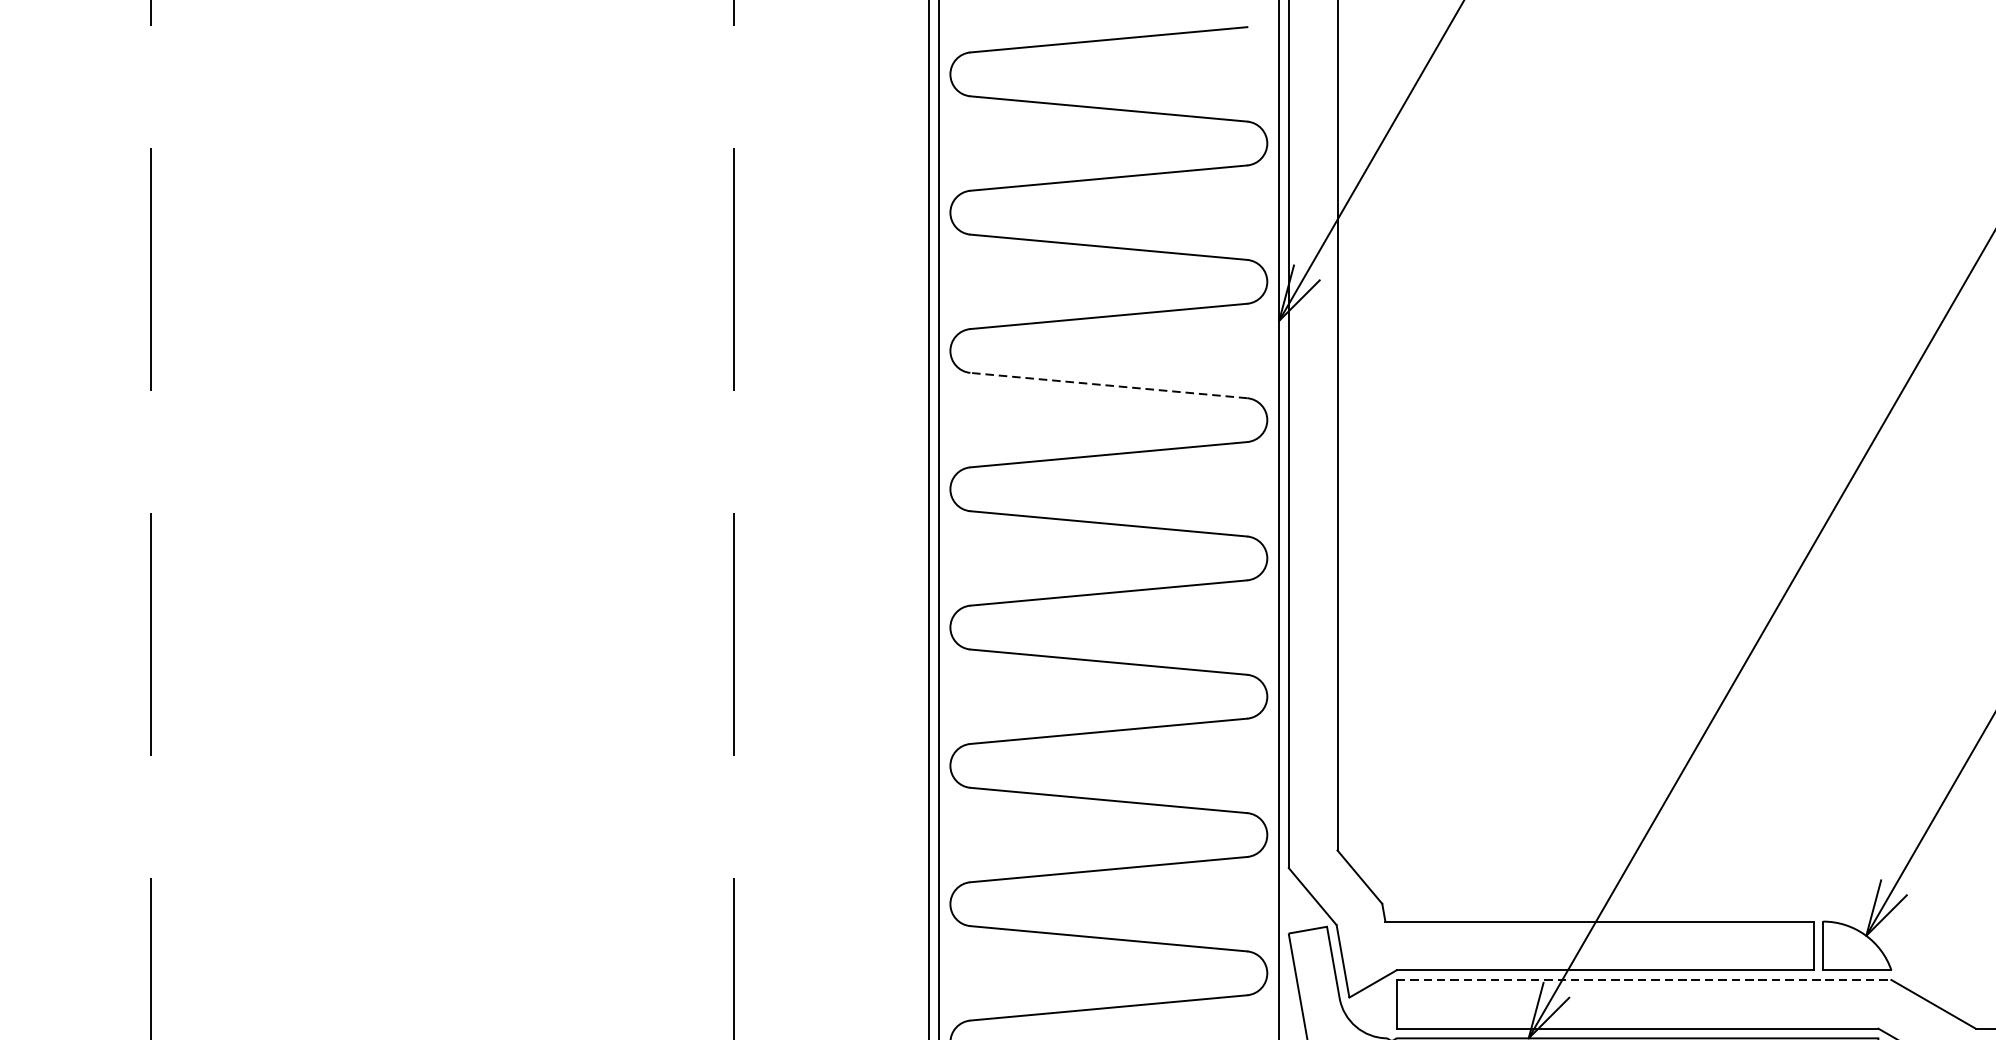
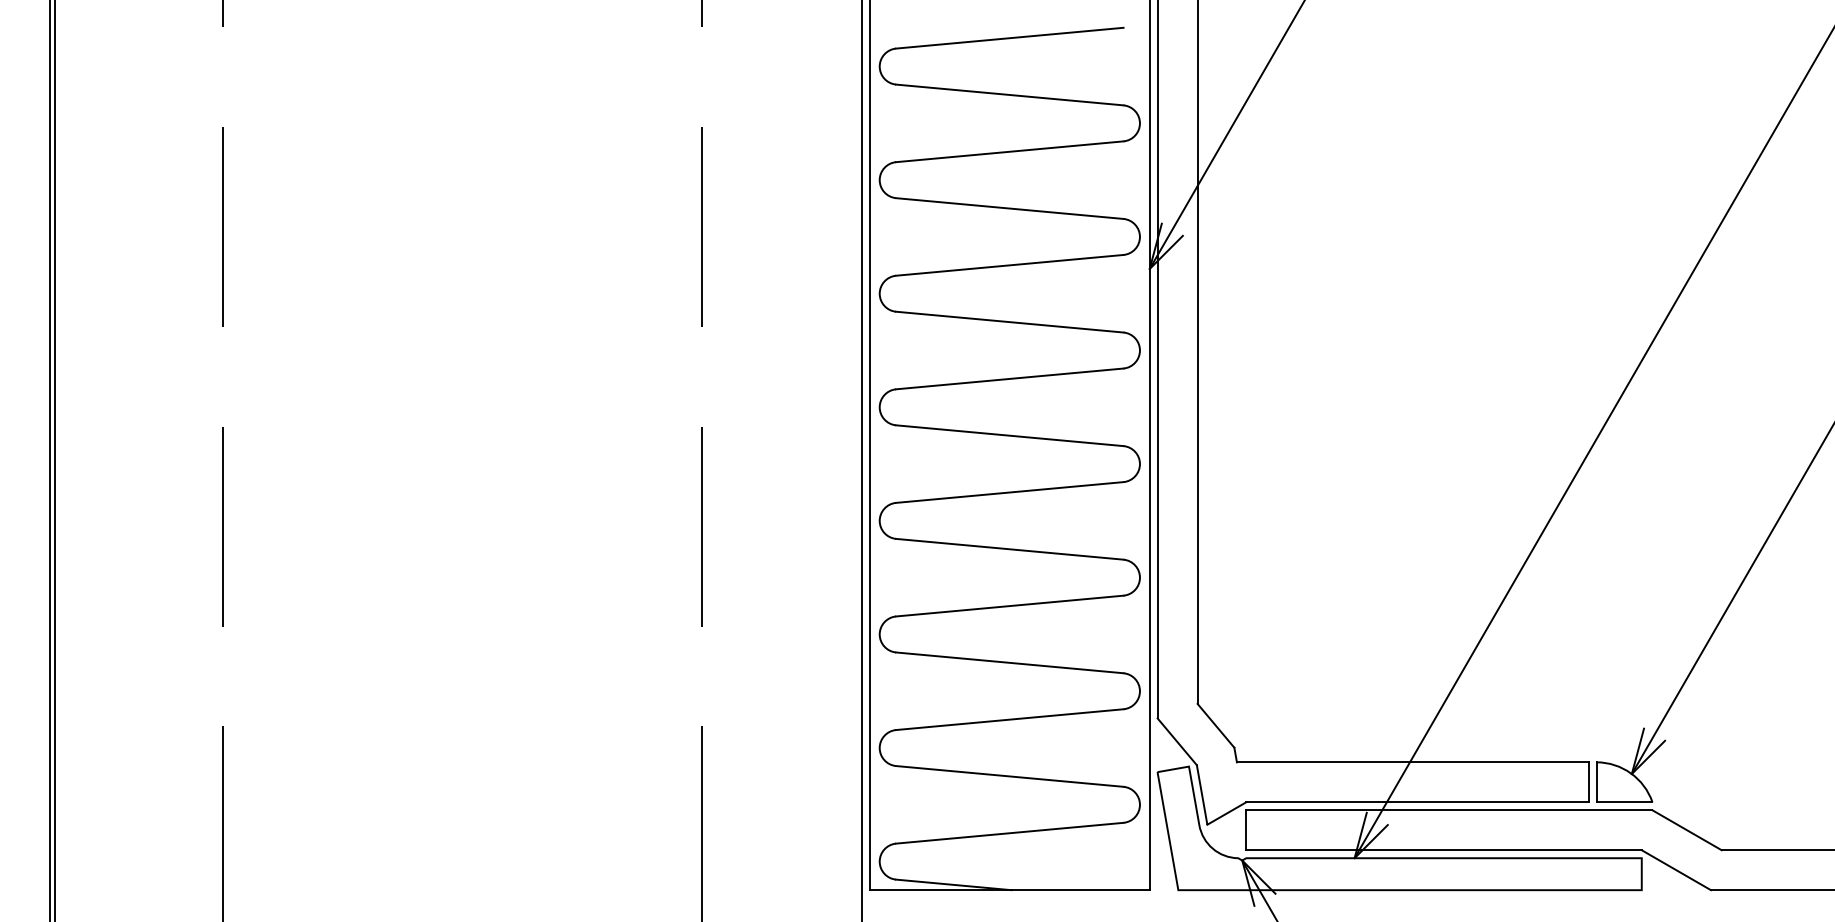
line: (1108, 386) -> (1009, 322), dashed -> solid
line: (1644, 980) -> (1449, 810), dashed -> solid

